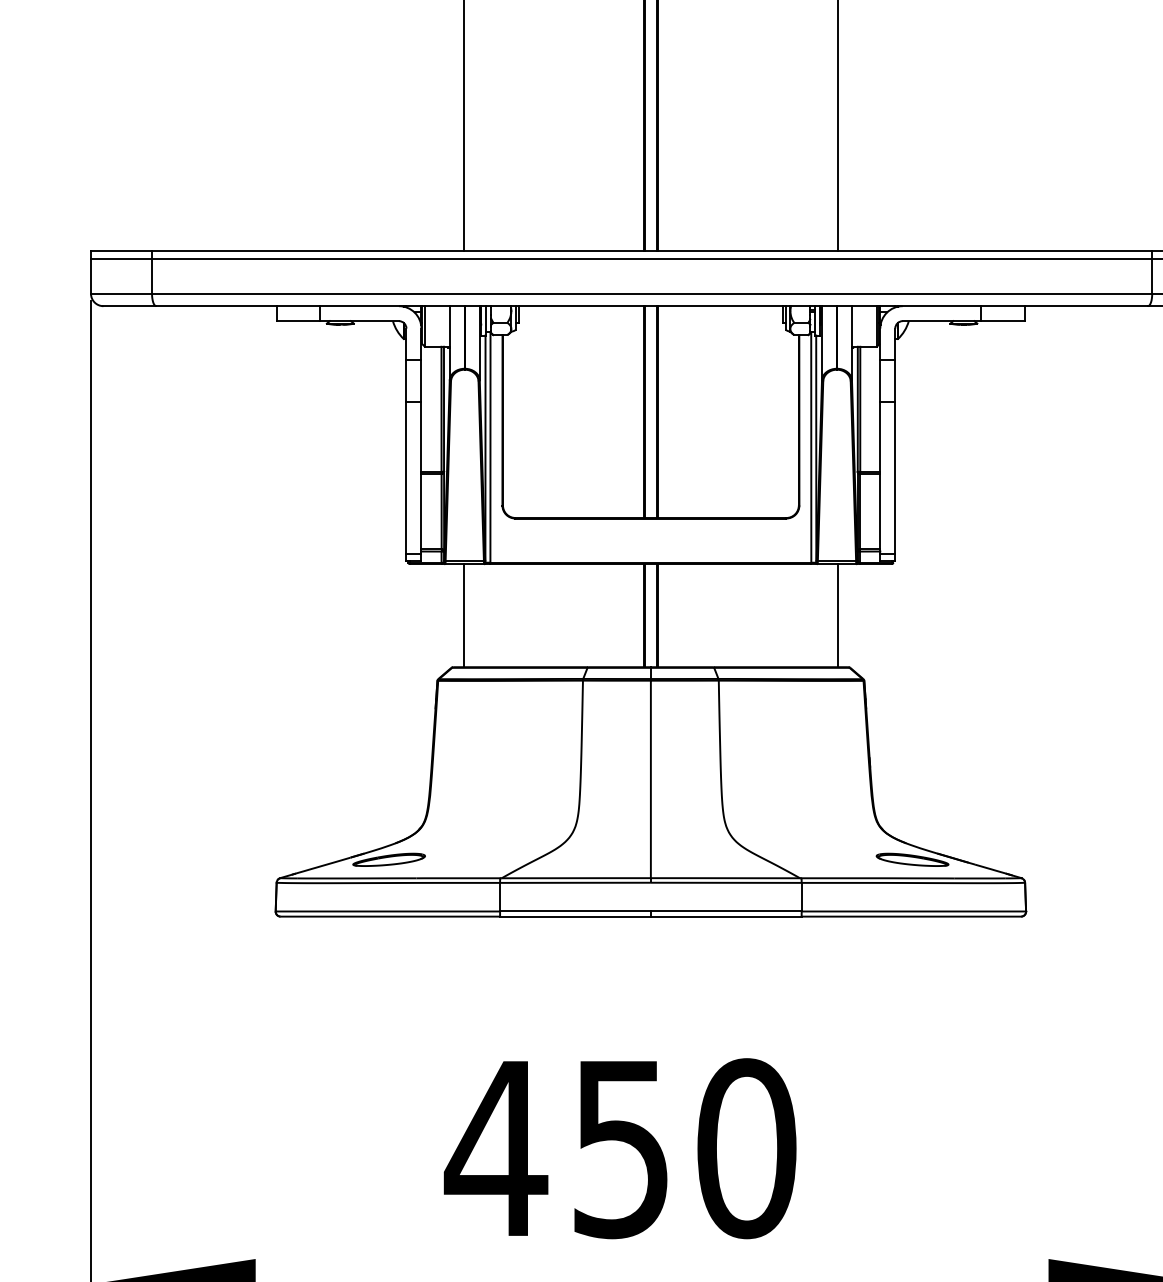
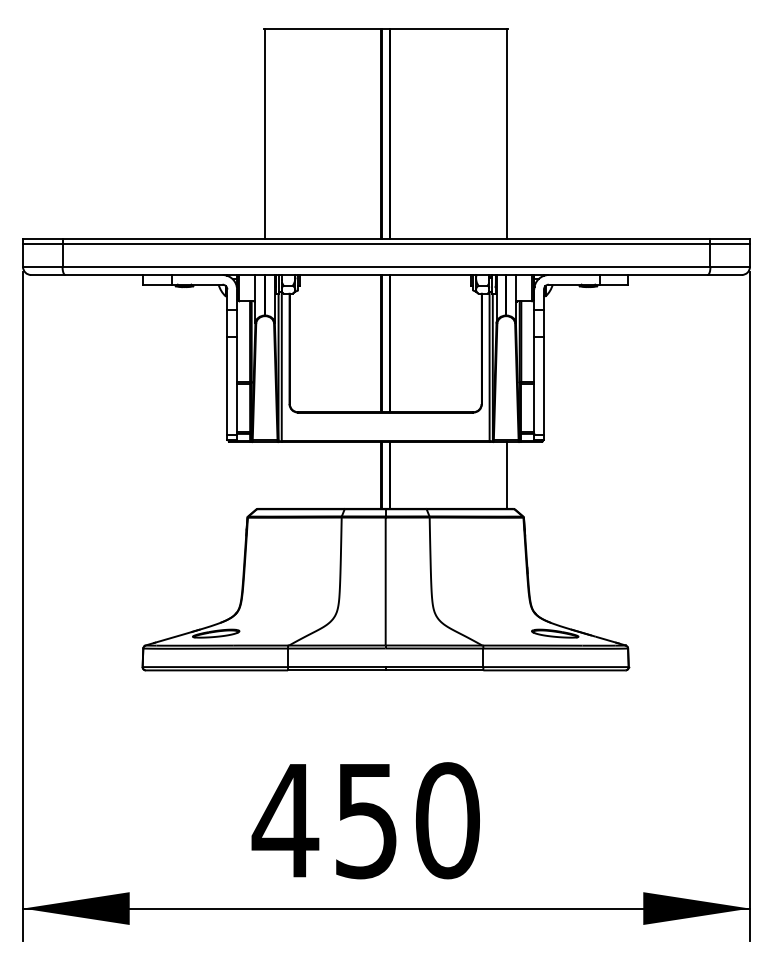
line: (463, 615) -> (264, 475), removed

